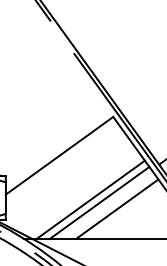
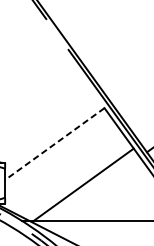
line: (59, 156) -> (54, 144), solid -> dashed
line: (99, 202) -> (91, 187), removed
line: (116, 209) -> (107, 193), removed

